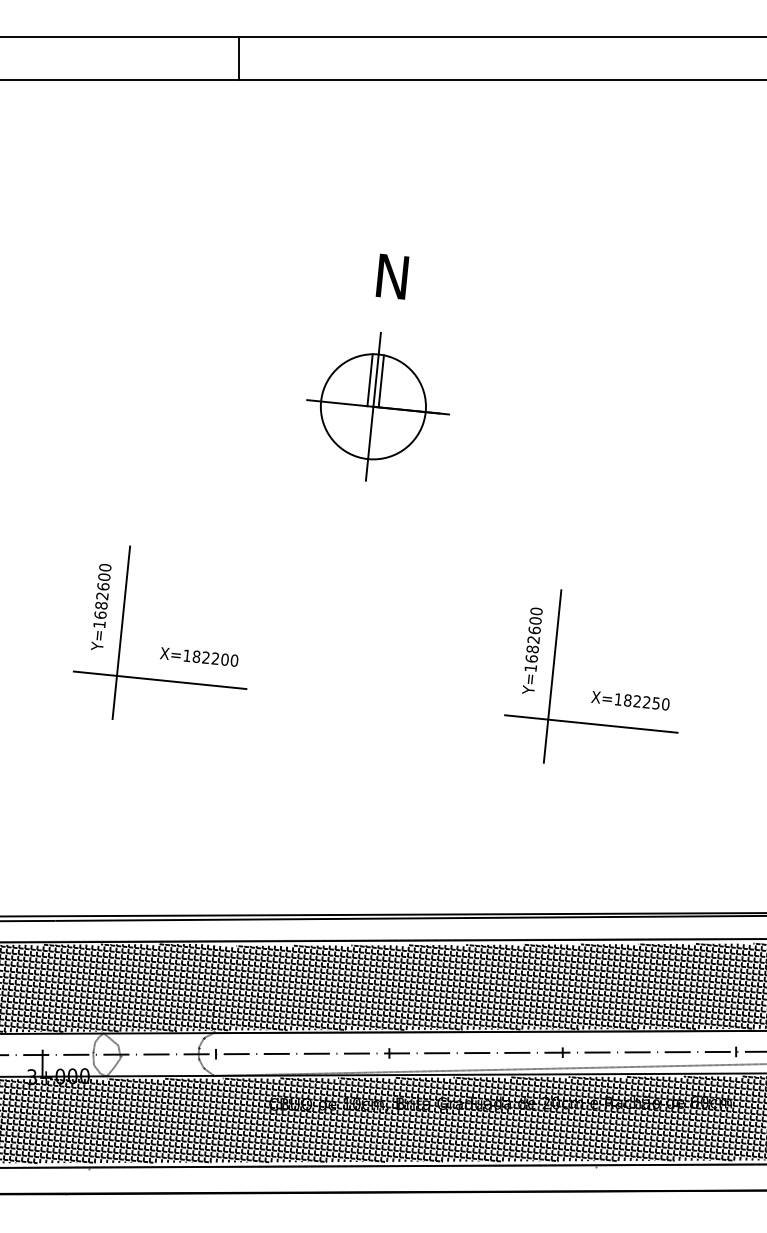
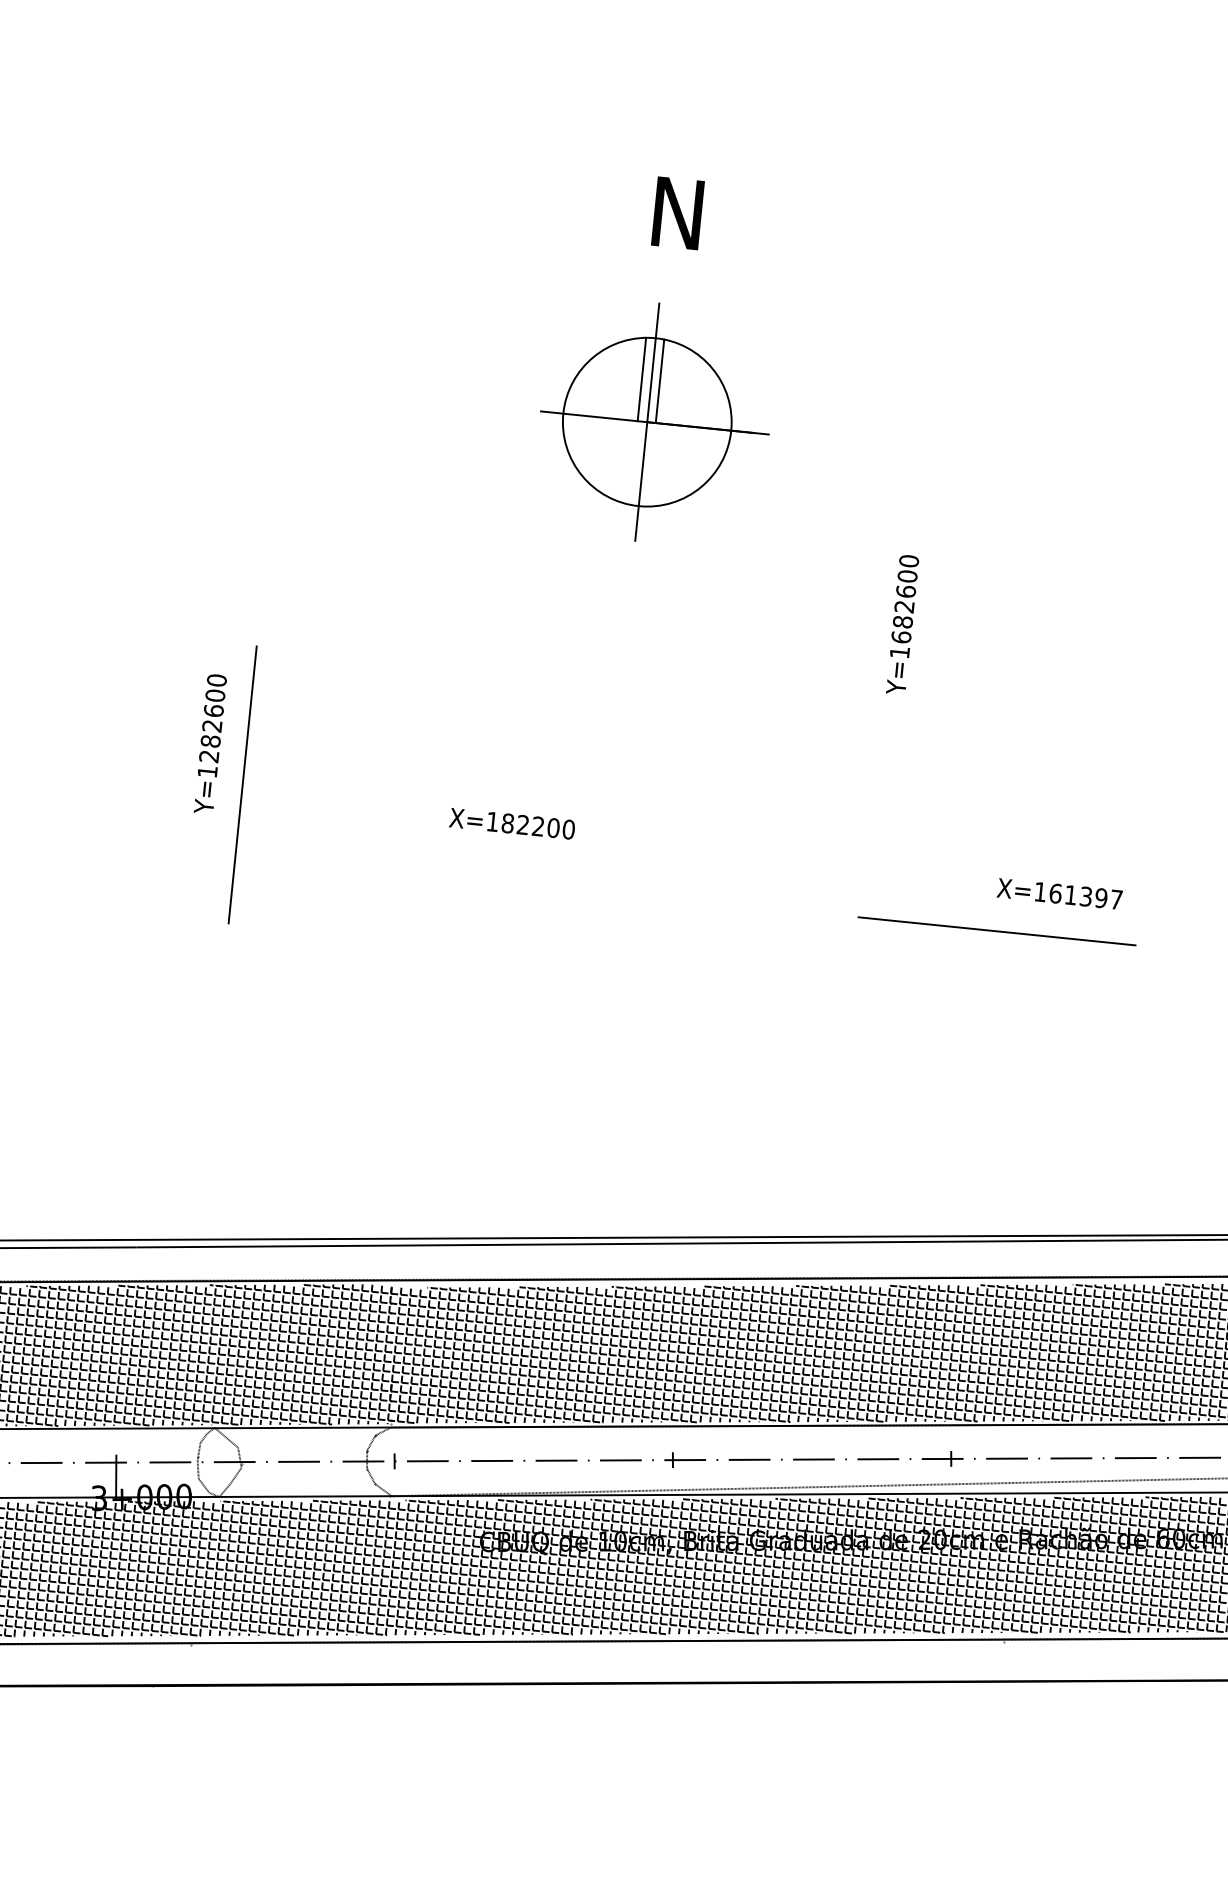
text: (100, 615) -> (209, 757), Y=1682600 -> Y=1282600
text: (532, 650) -> (902, 623), moved
text: (199, 656) -> (512, 822), moved
line: (552, 676) -> (934, 855), removed
line: (159, 680) -> (303, 861), removed
text: (646, 702) -> (1085, 896), X=182250 -> X=161397

